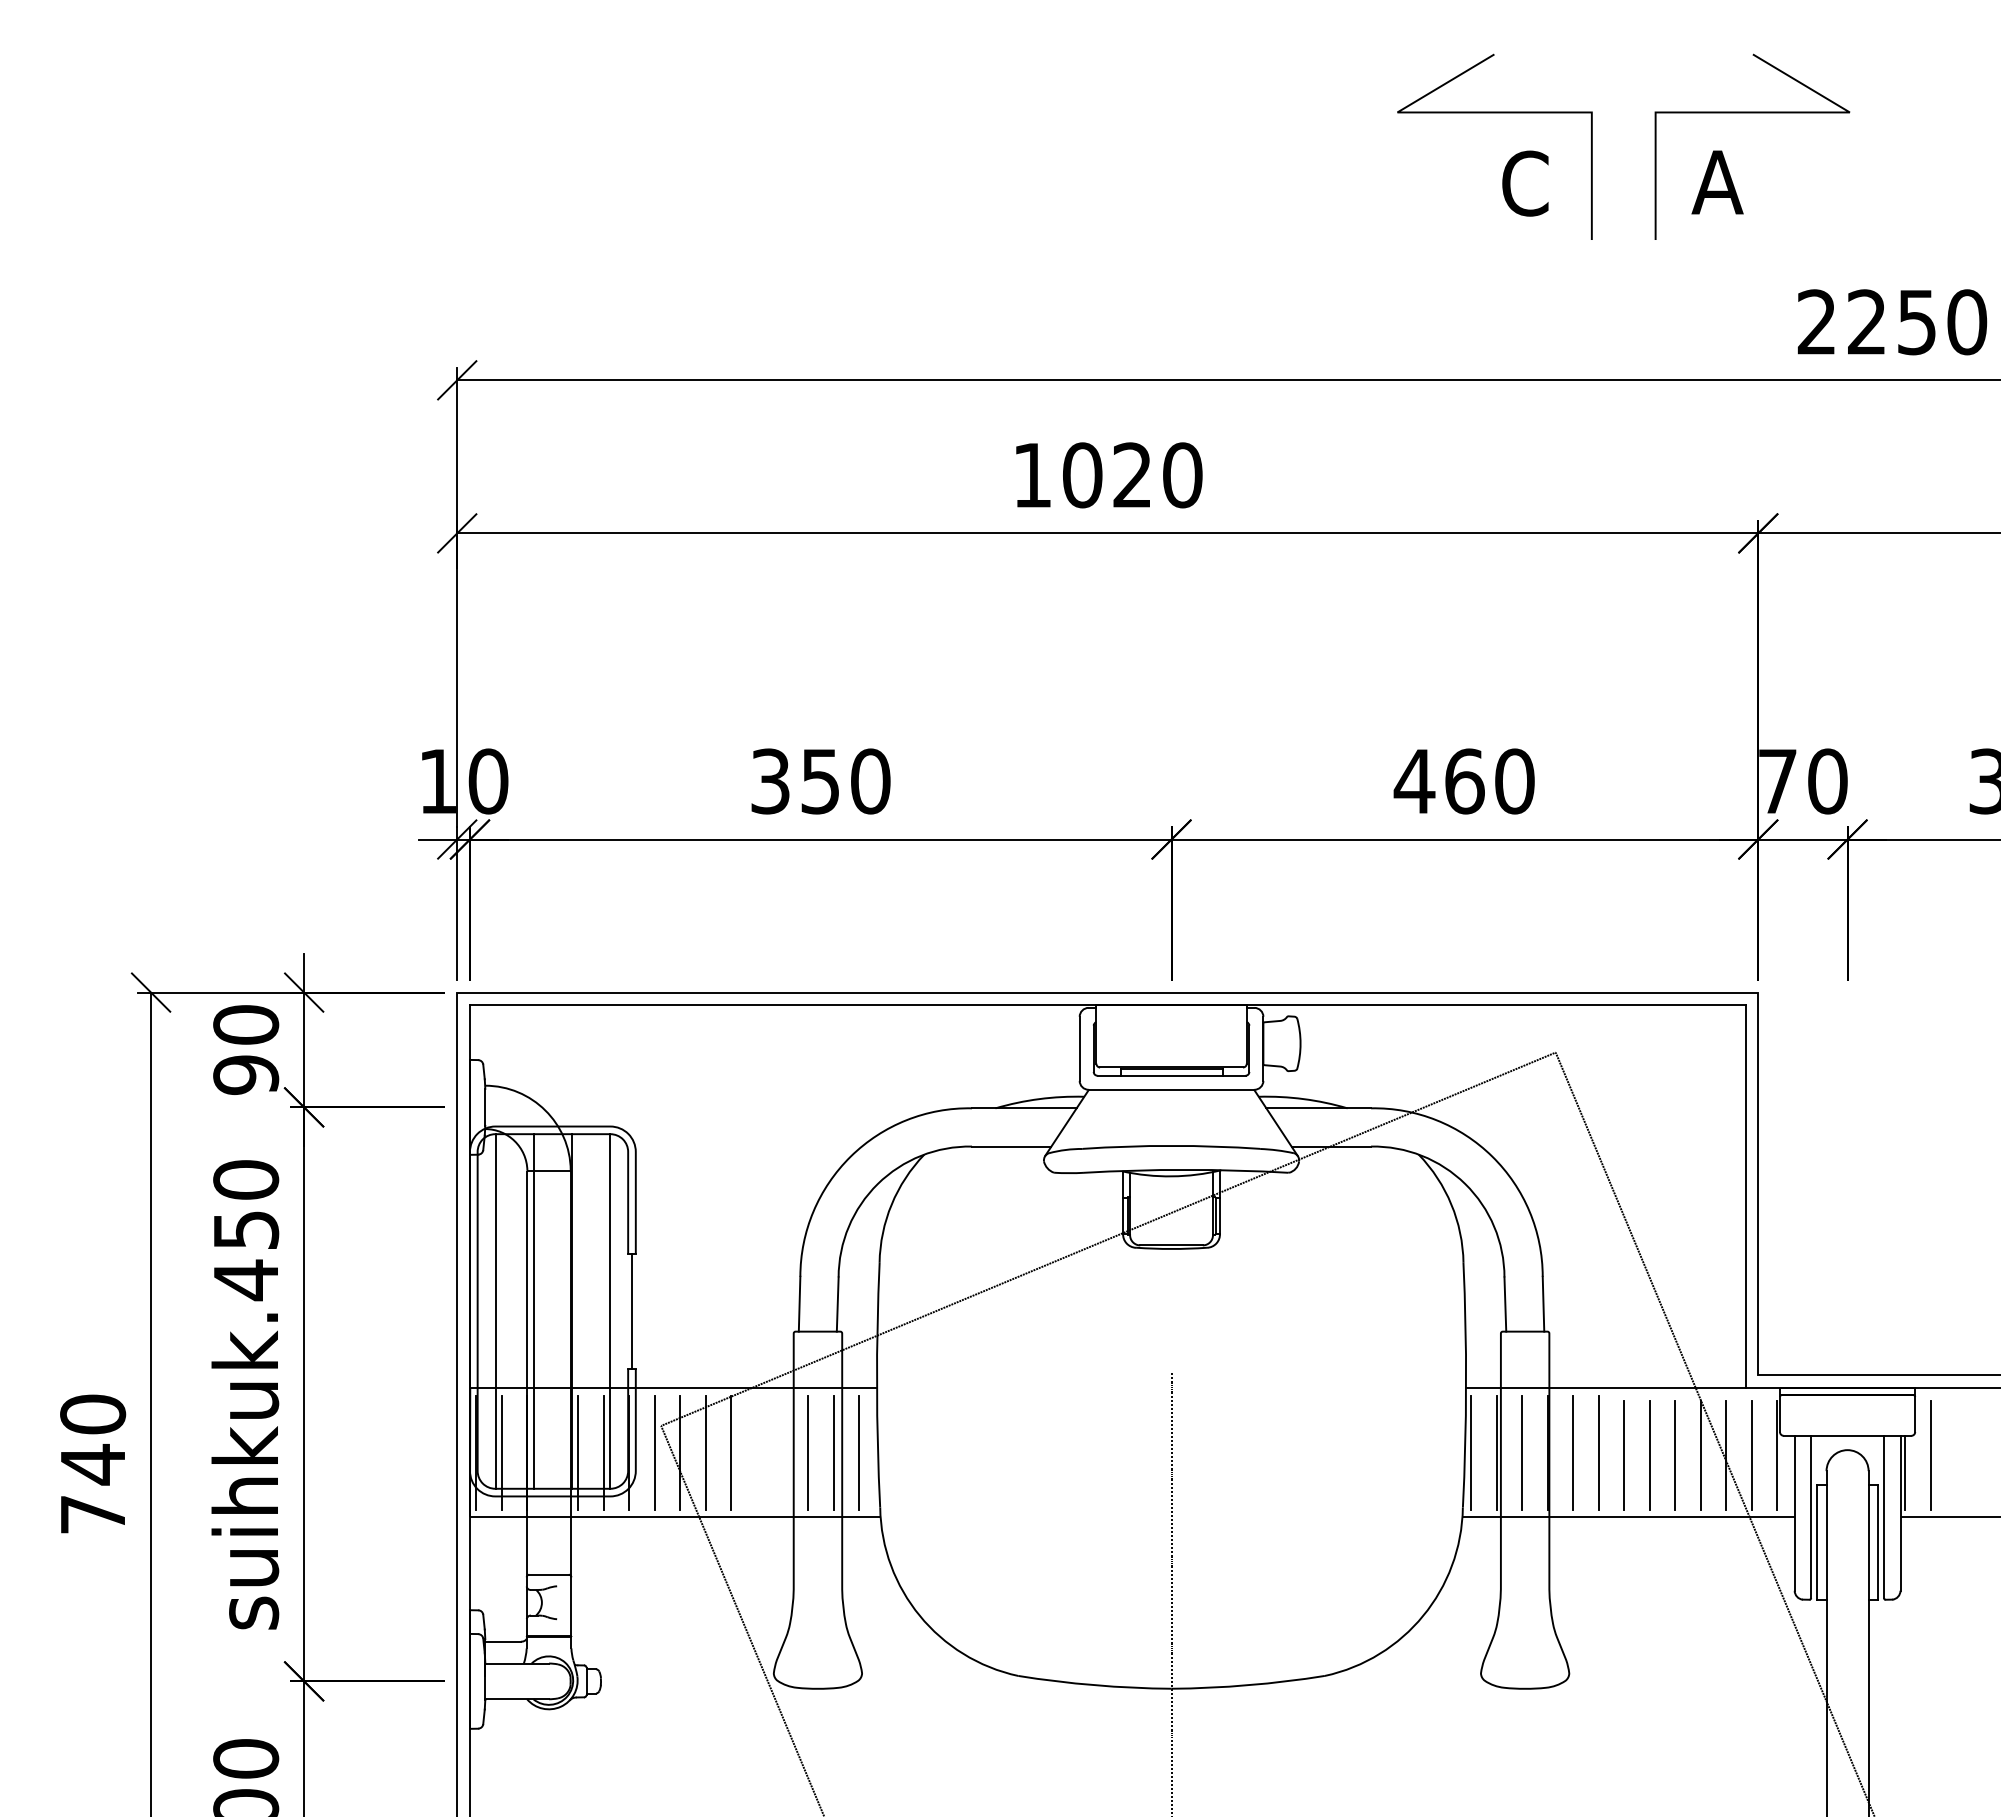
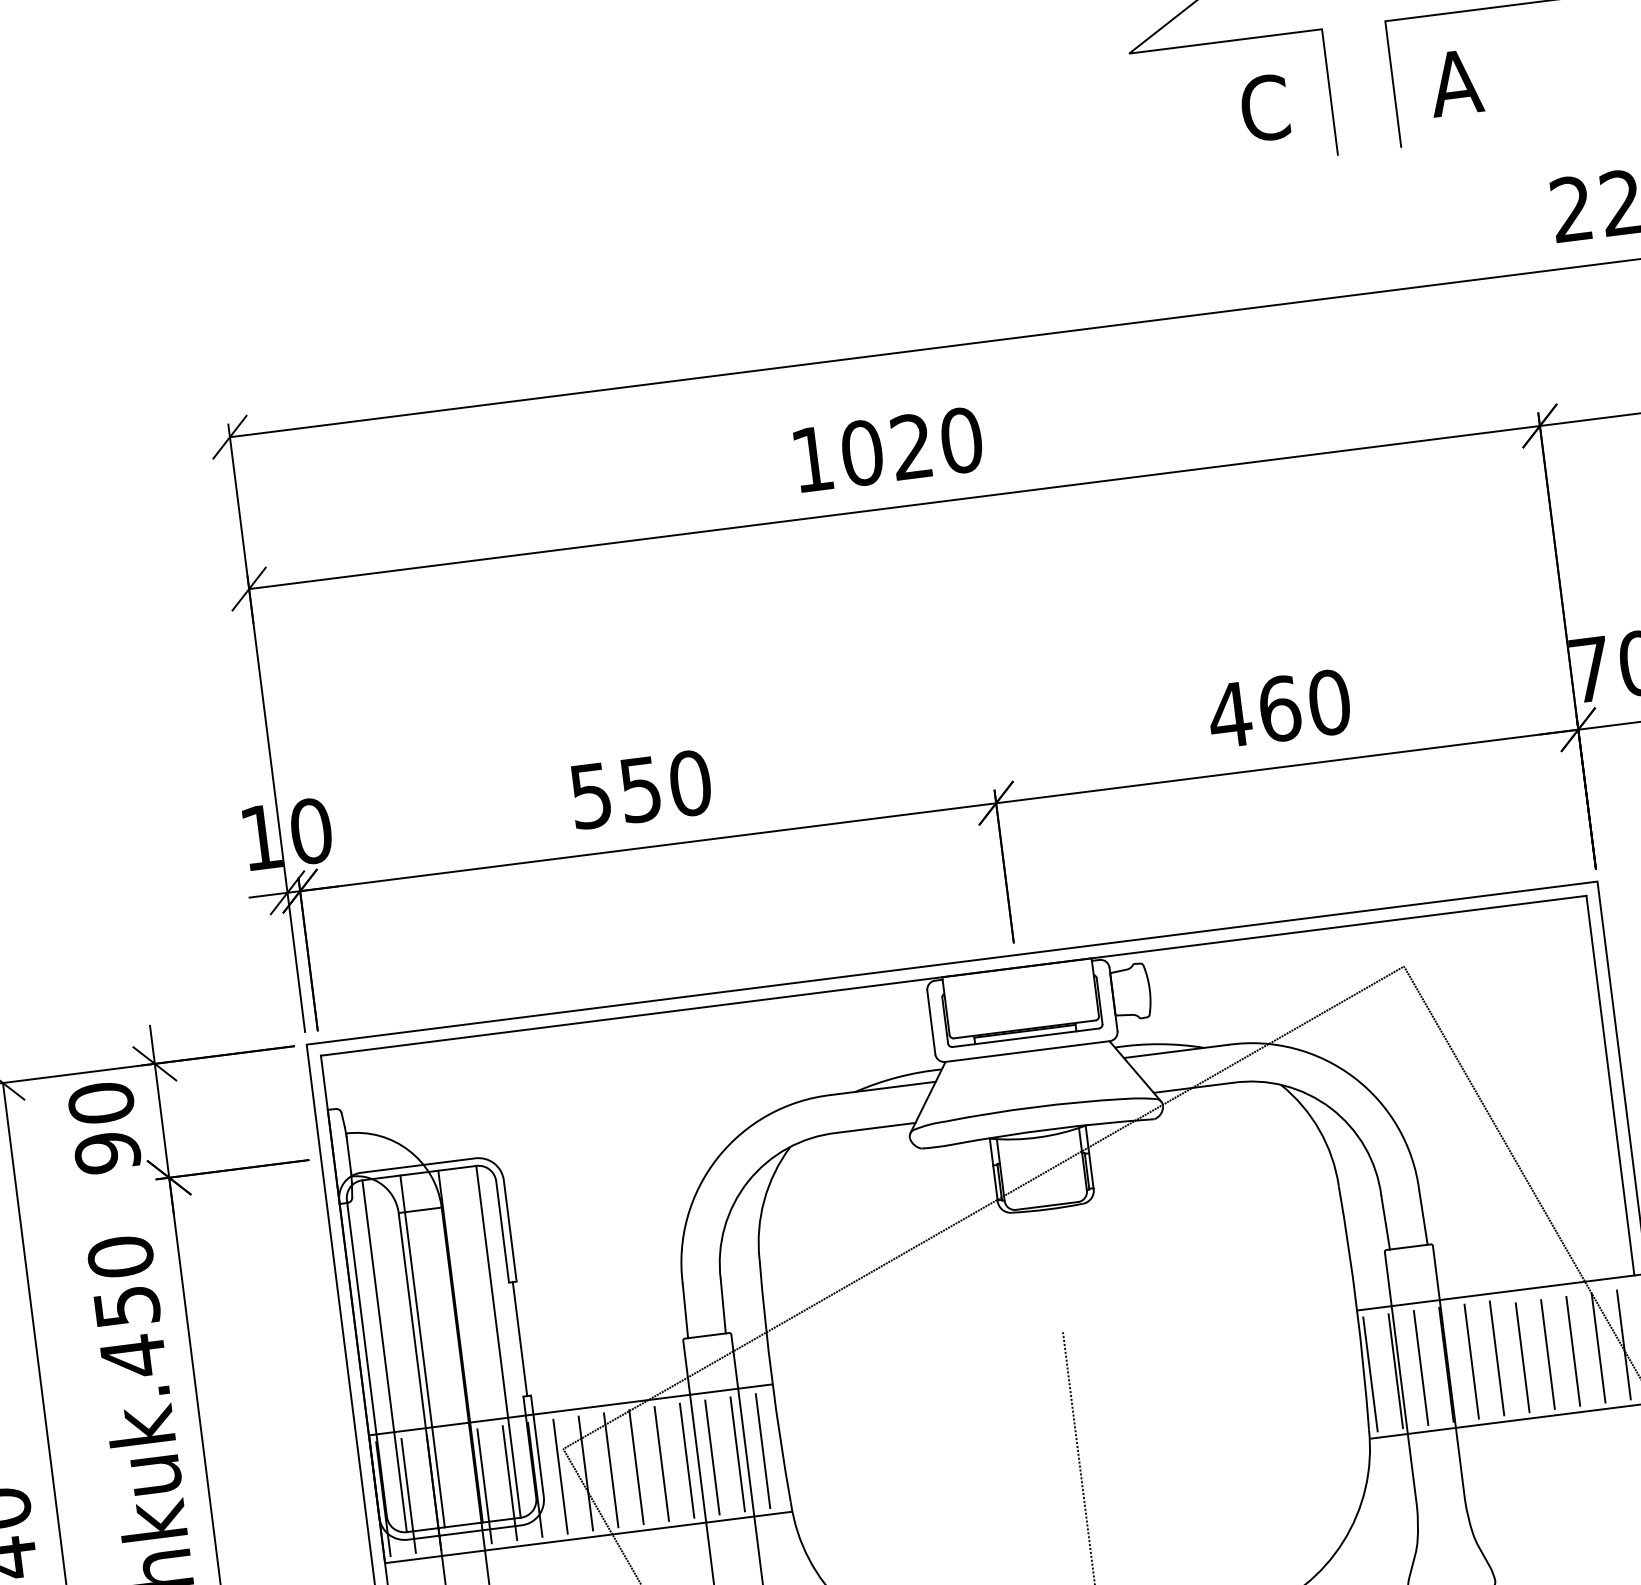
text: (770, 780) -> (590, 794), 350 -> 550
line: (756, 1452) -> (661, 1463), added
line: (782, 1452) -> (687, 1460), added

